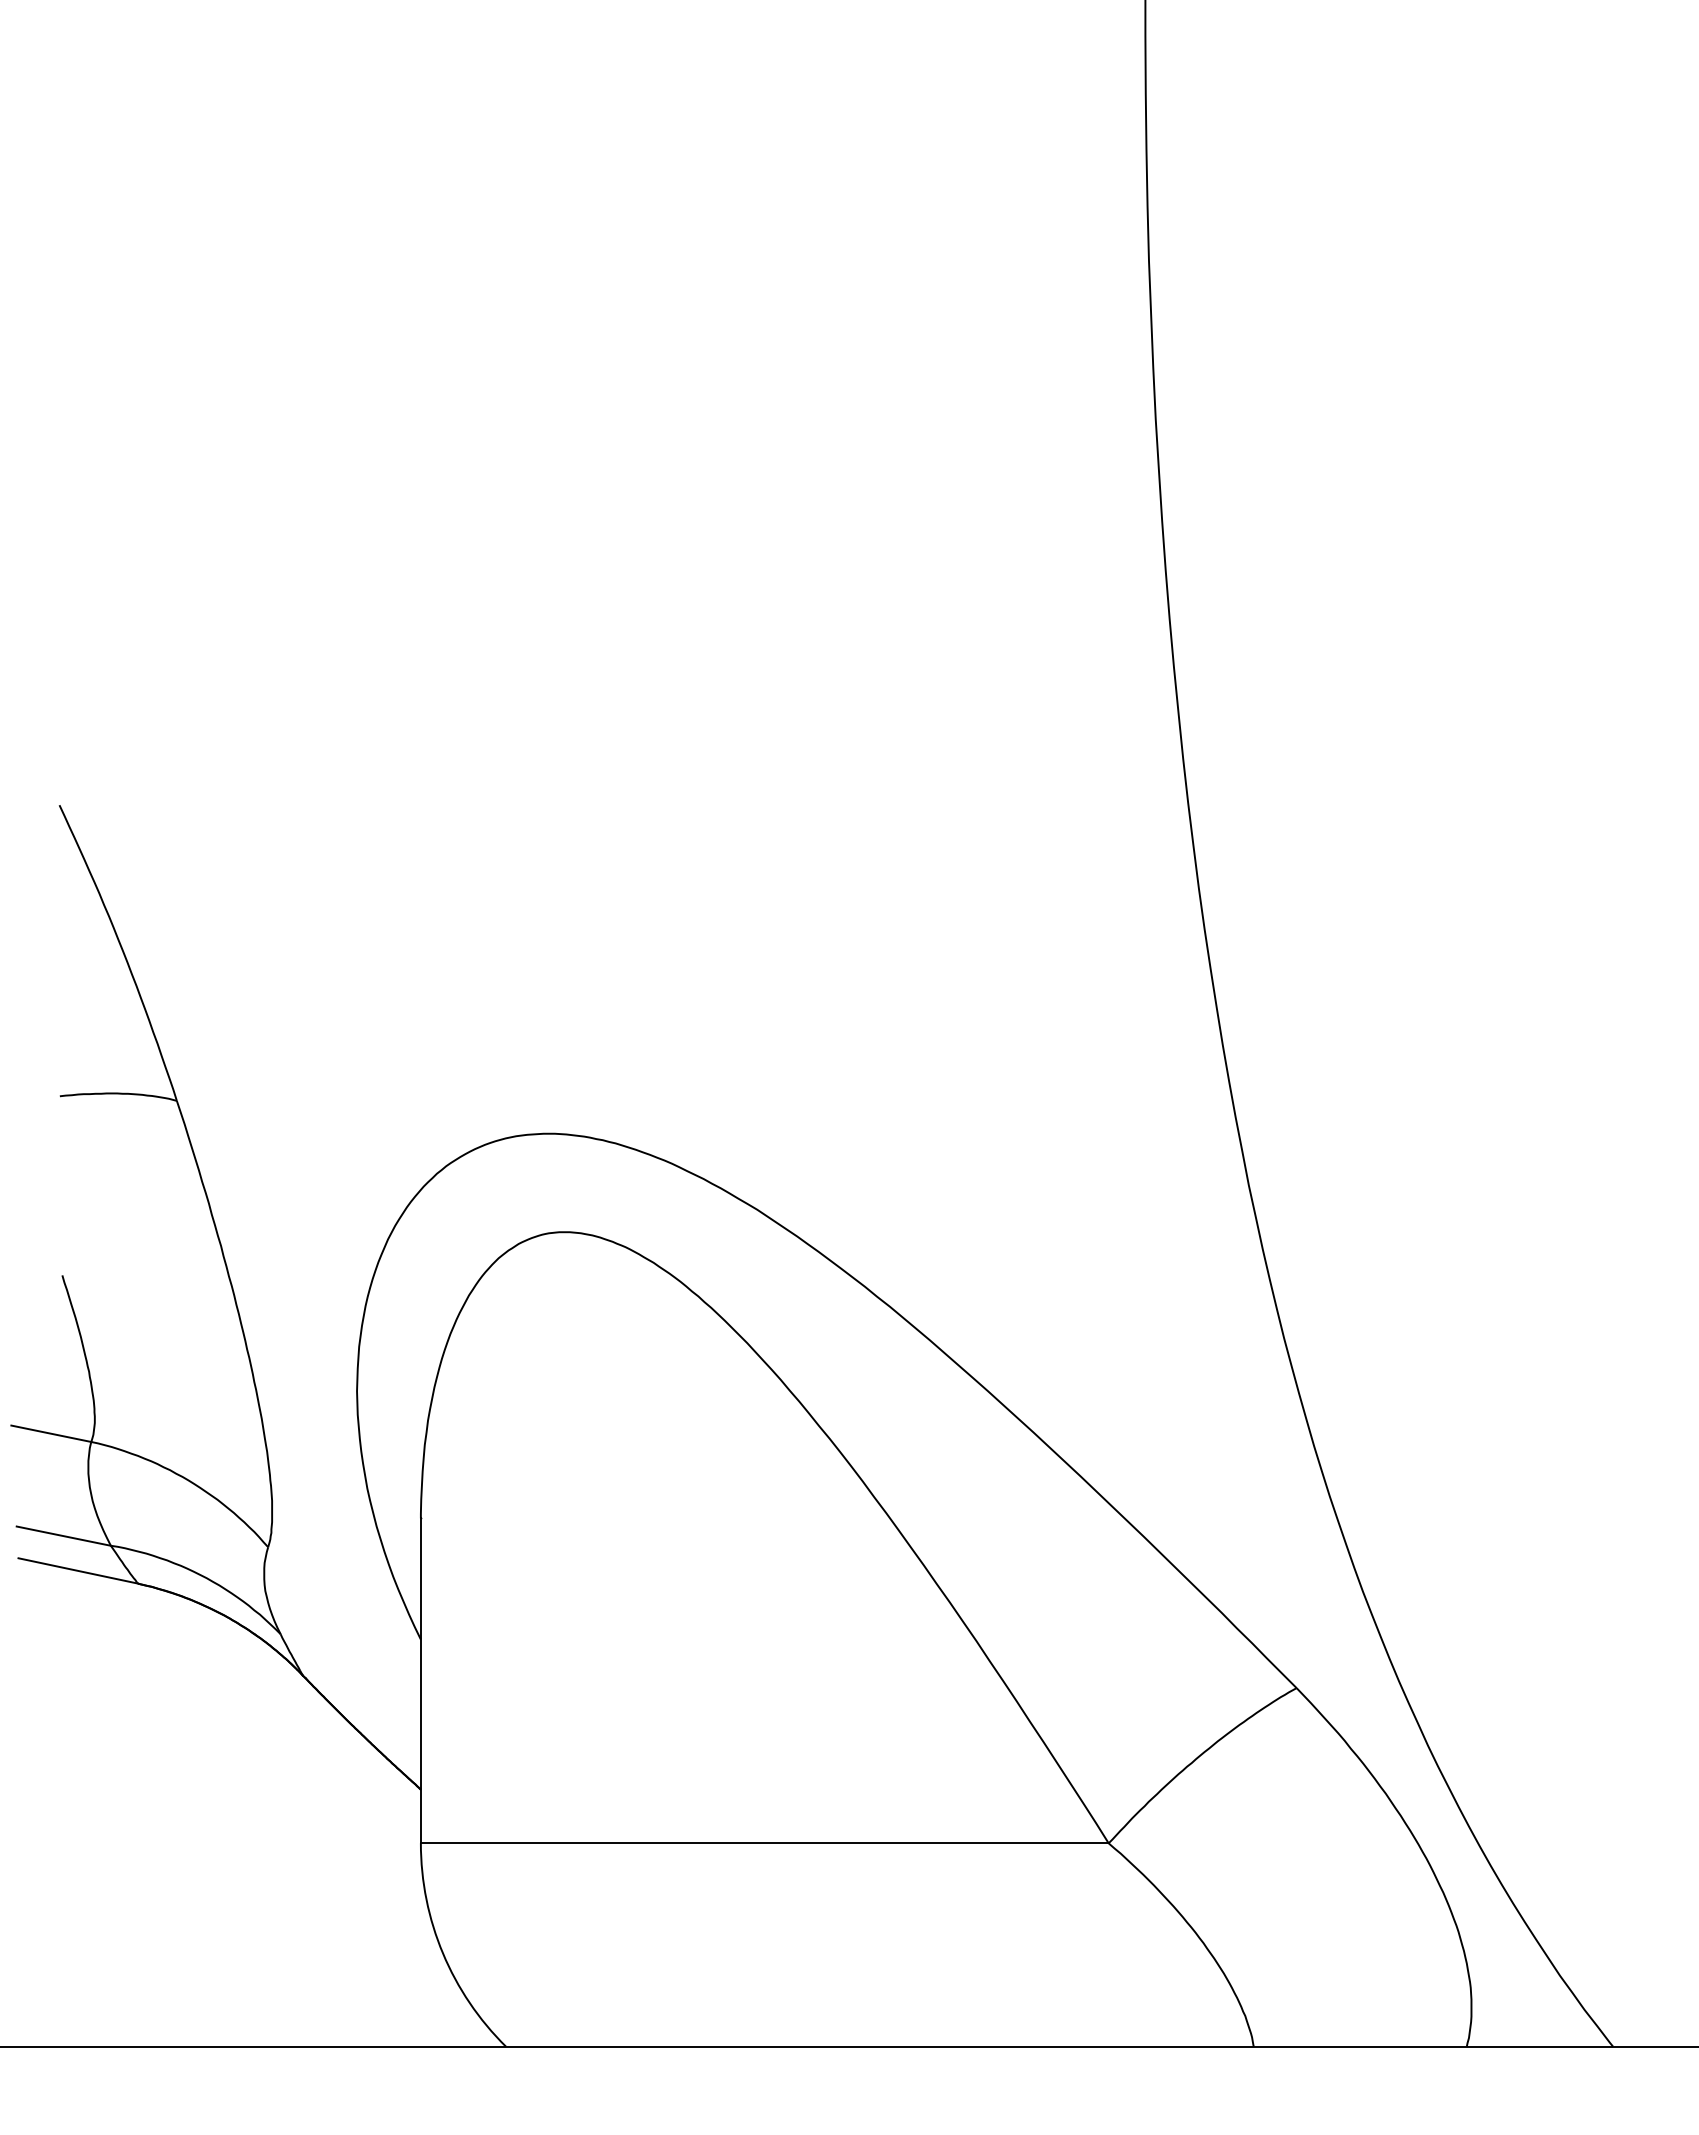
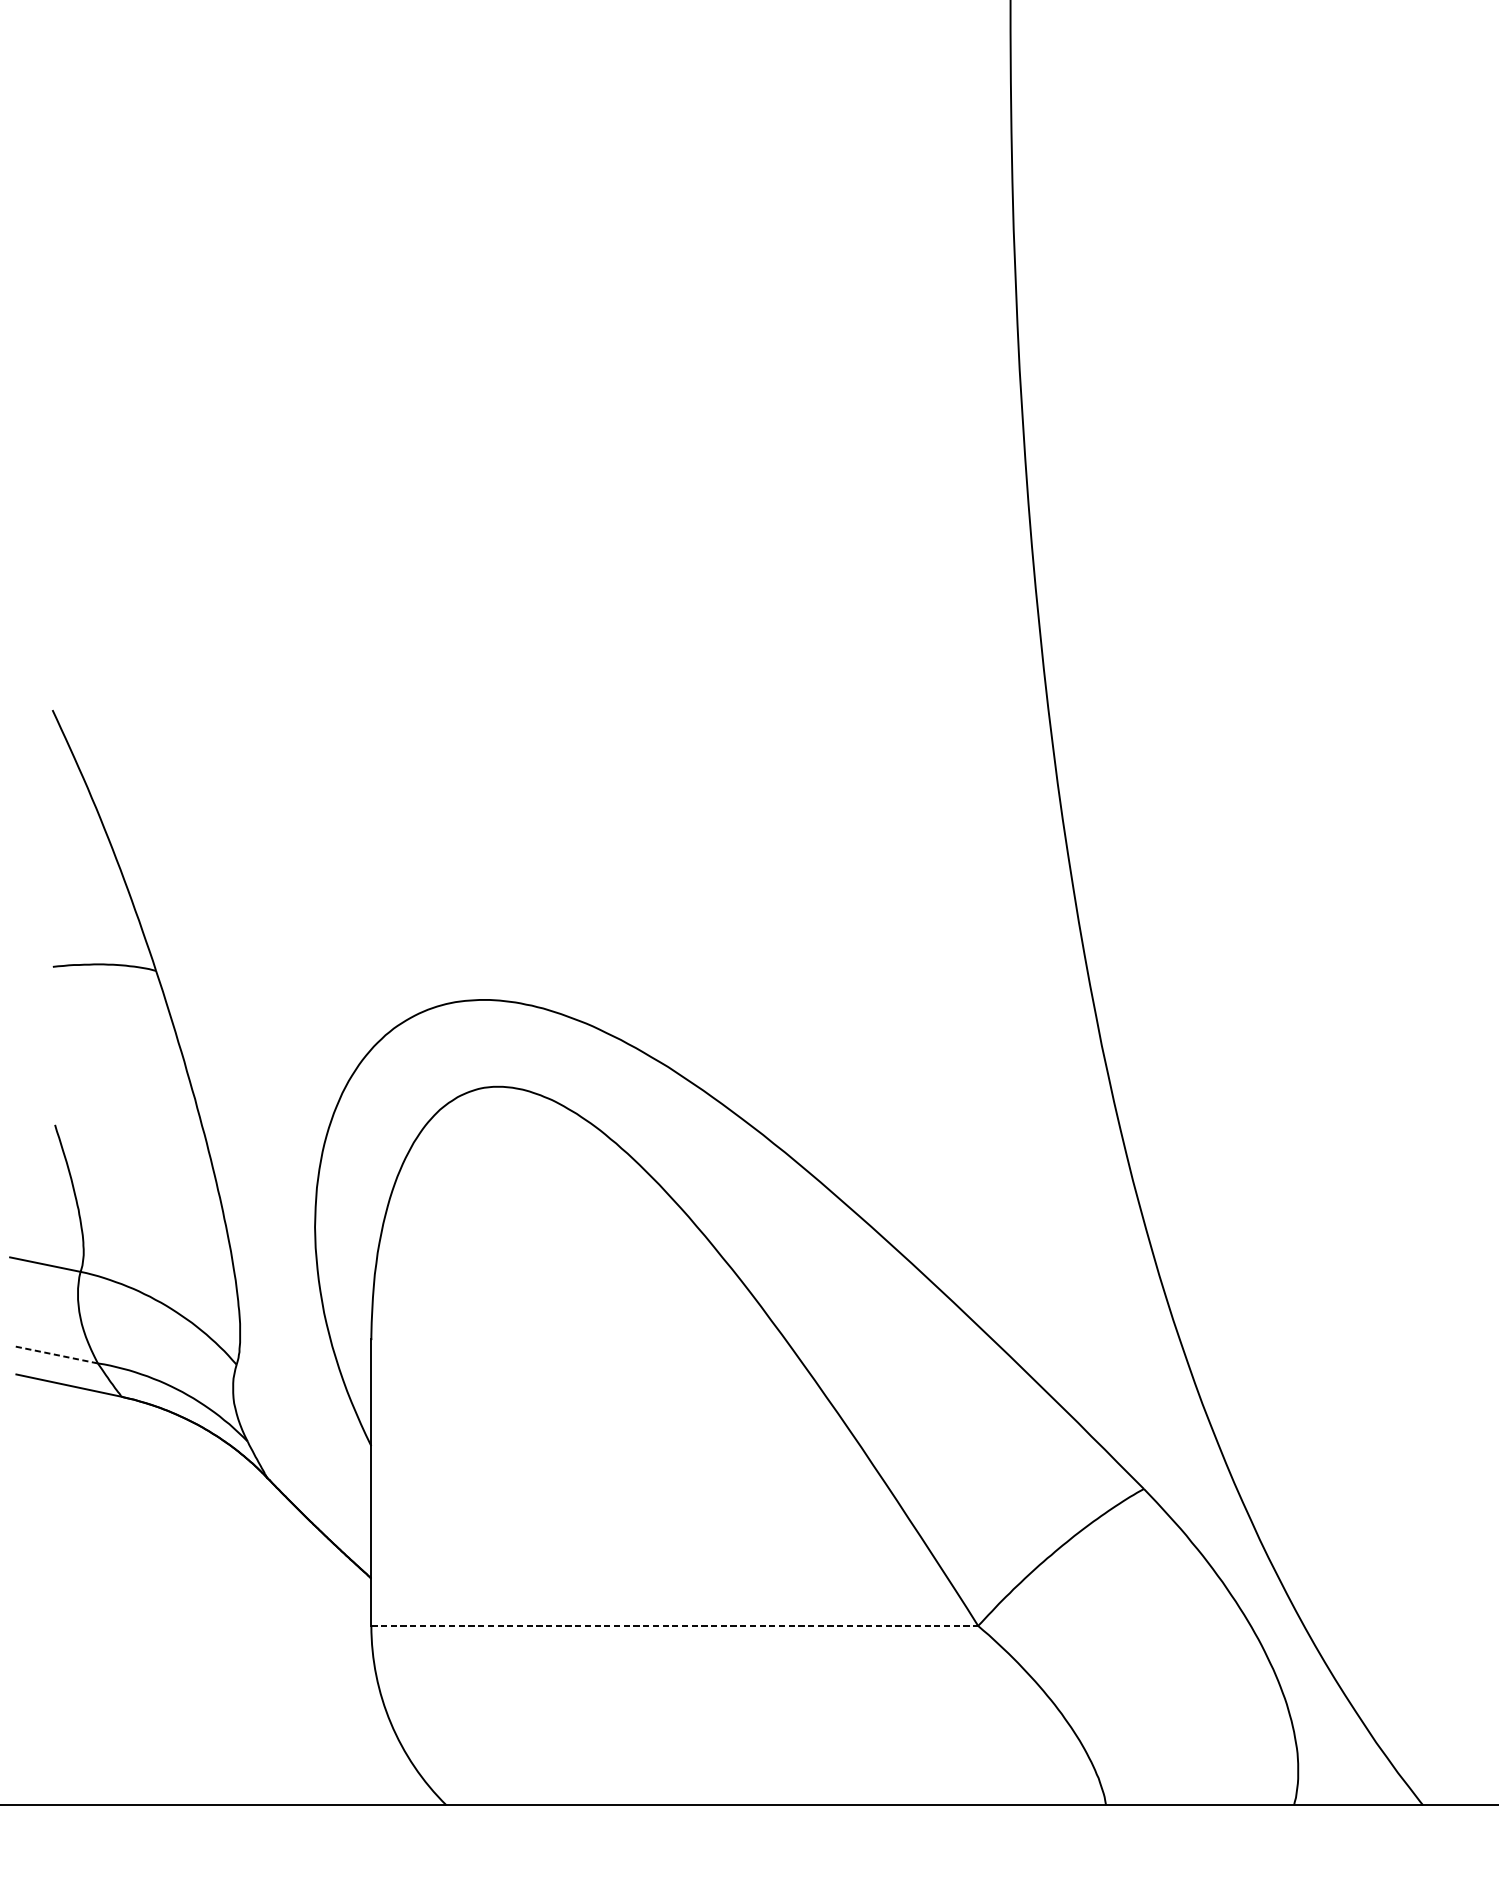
line: (63, 1536) -> (56, 1355), solid -> dashed
line: (764, 1843) -> (674, 1626), solid -> dashed

